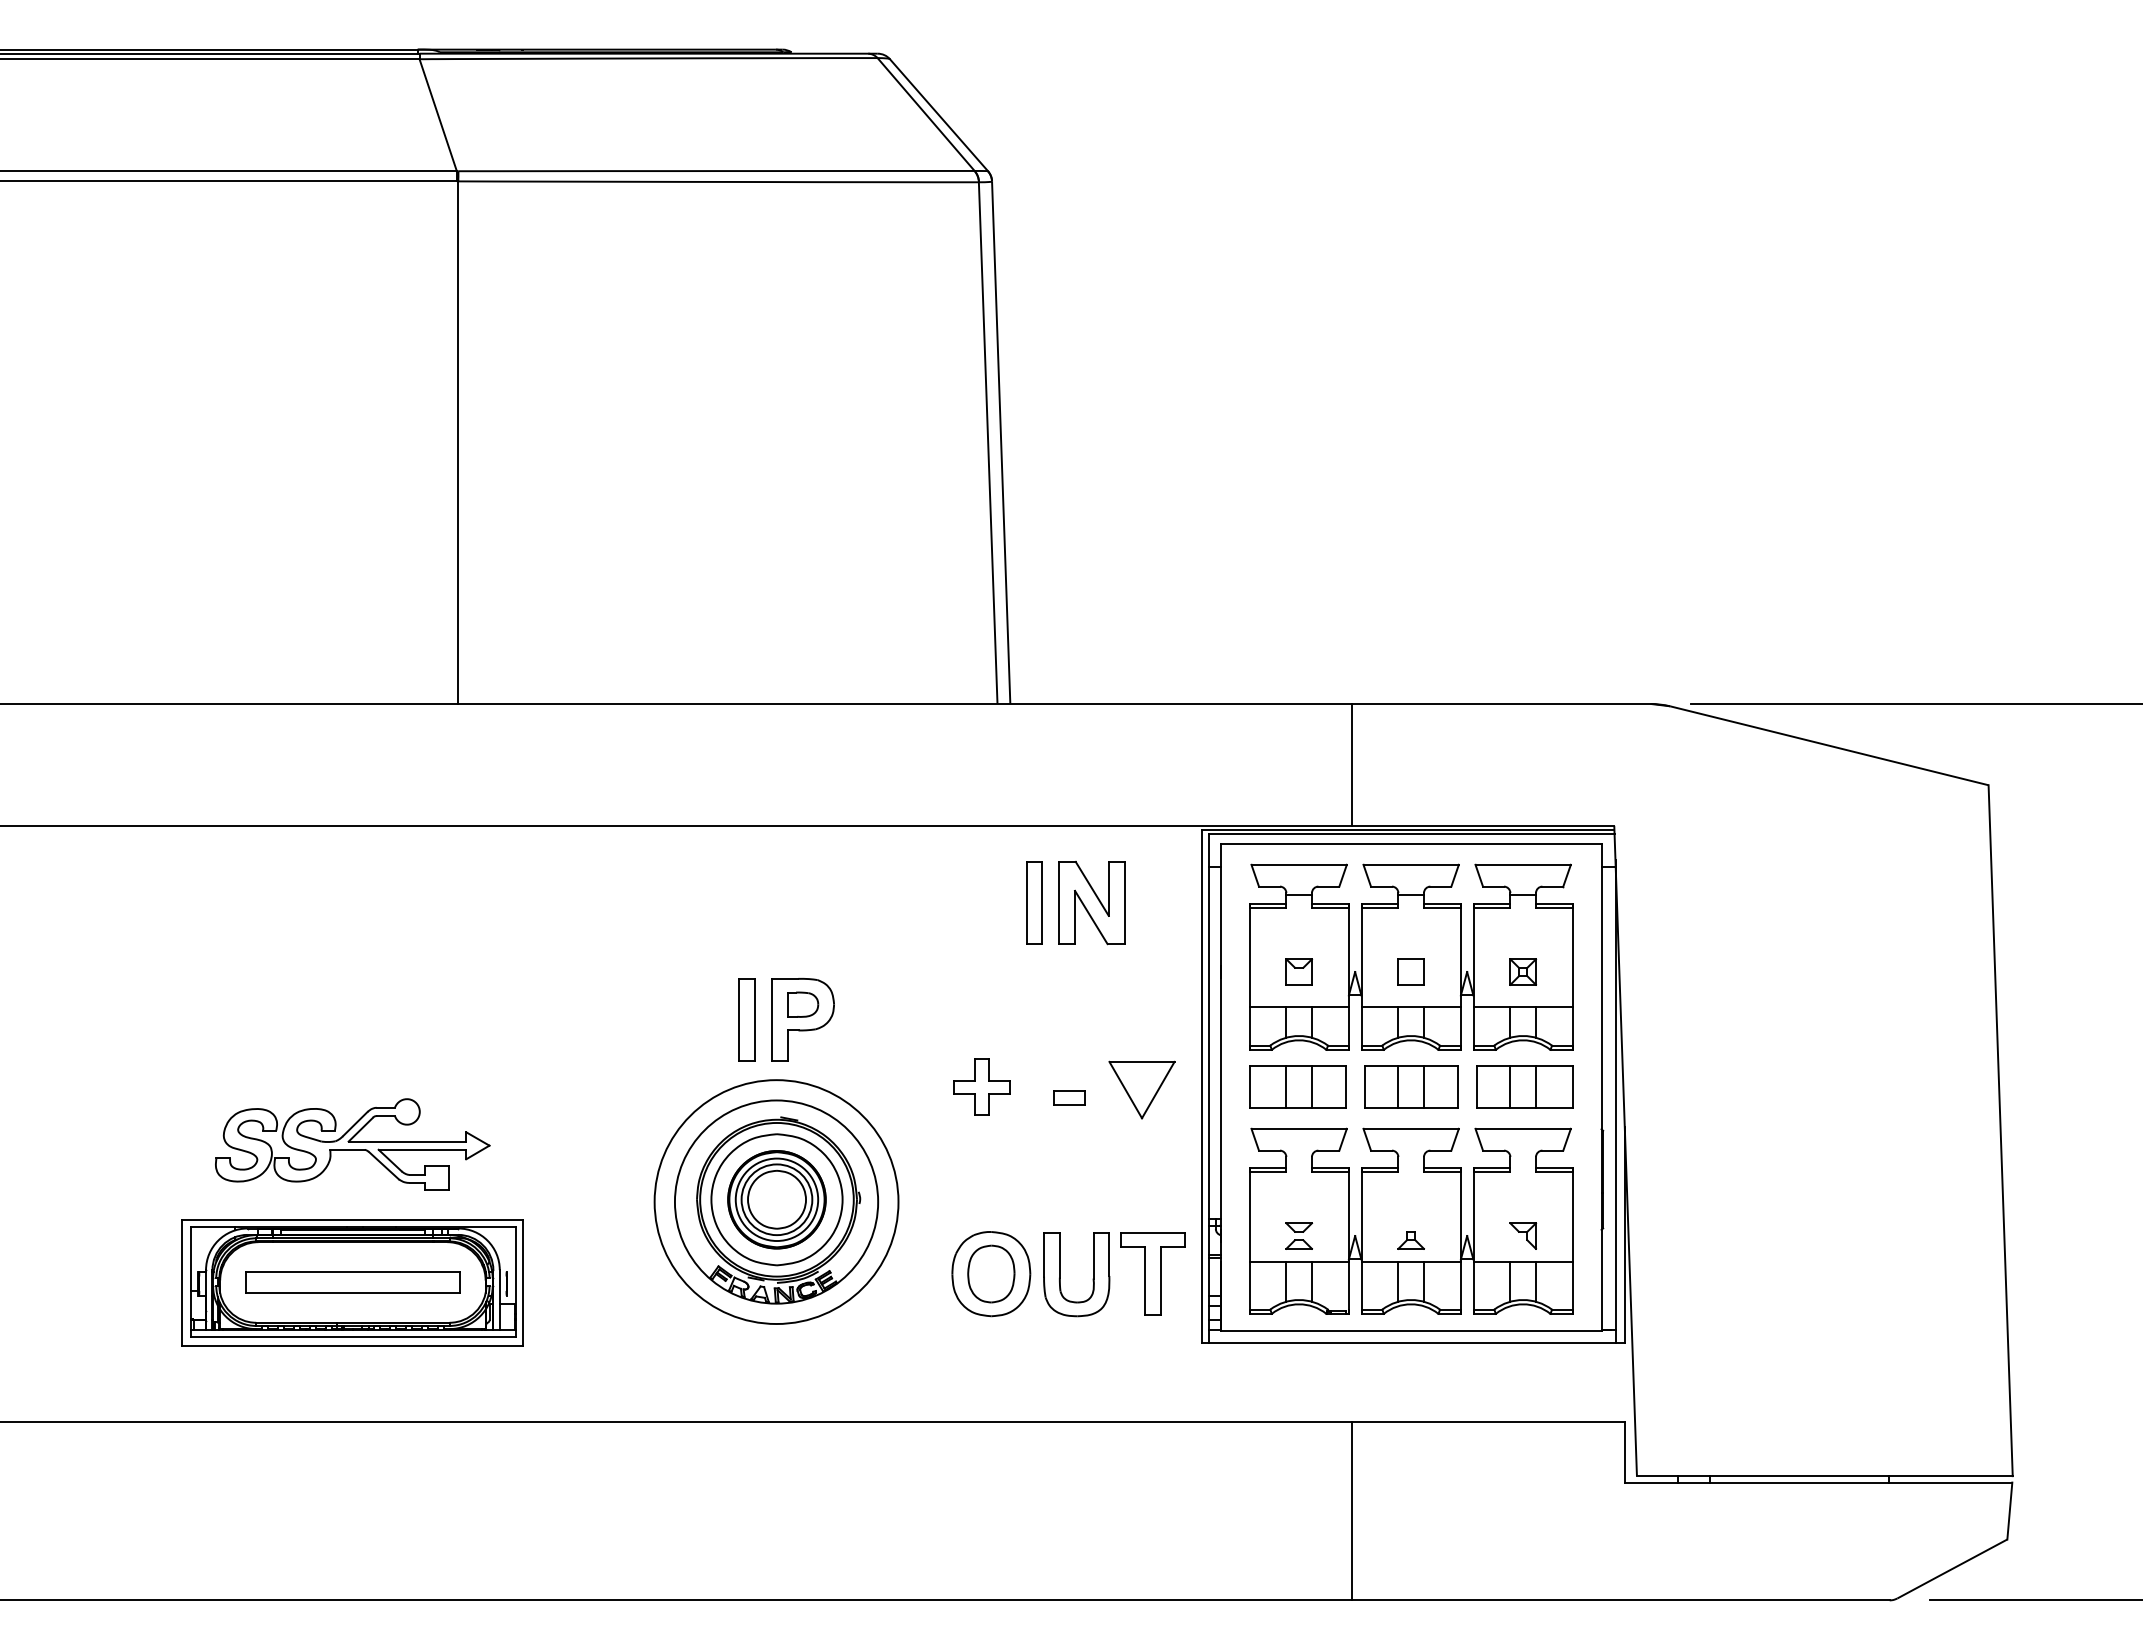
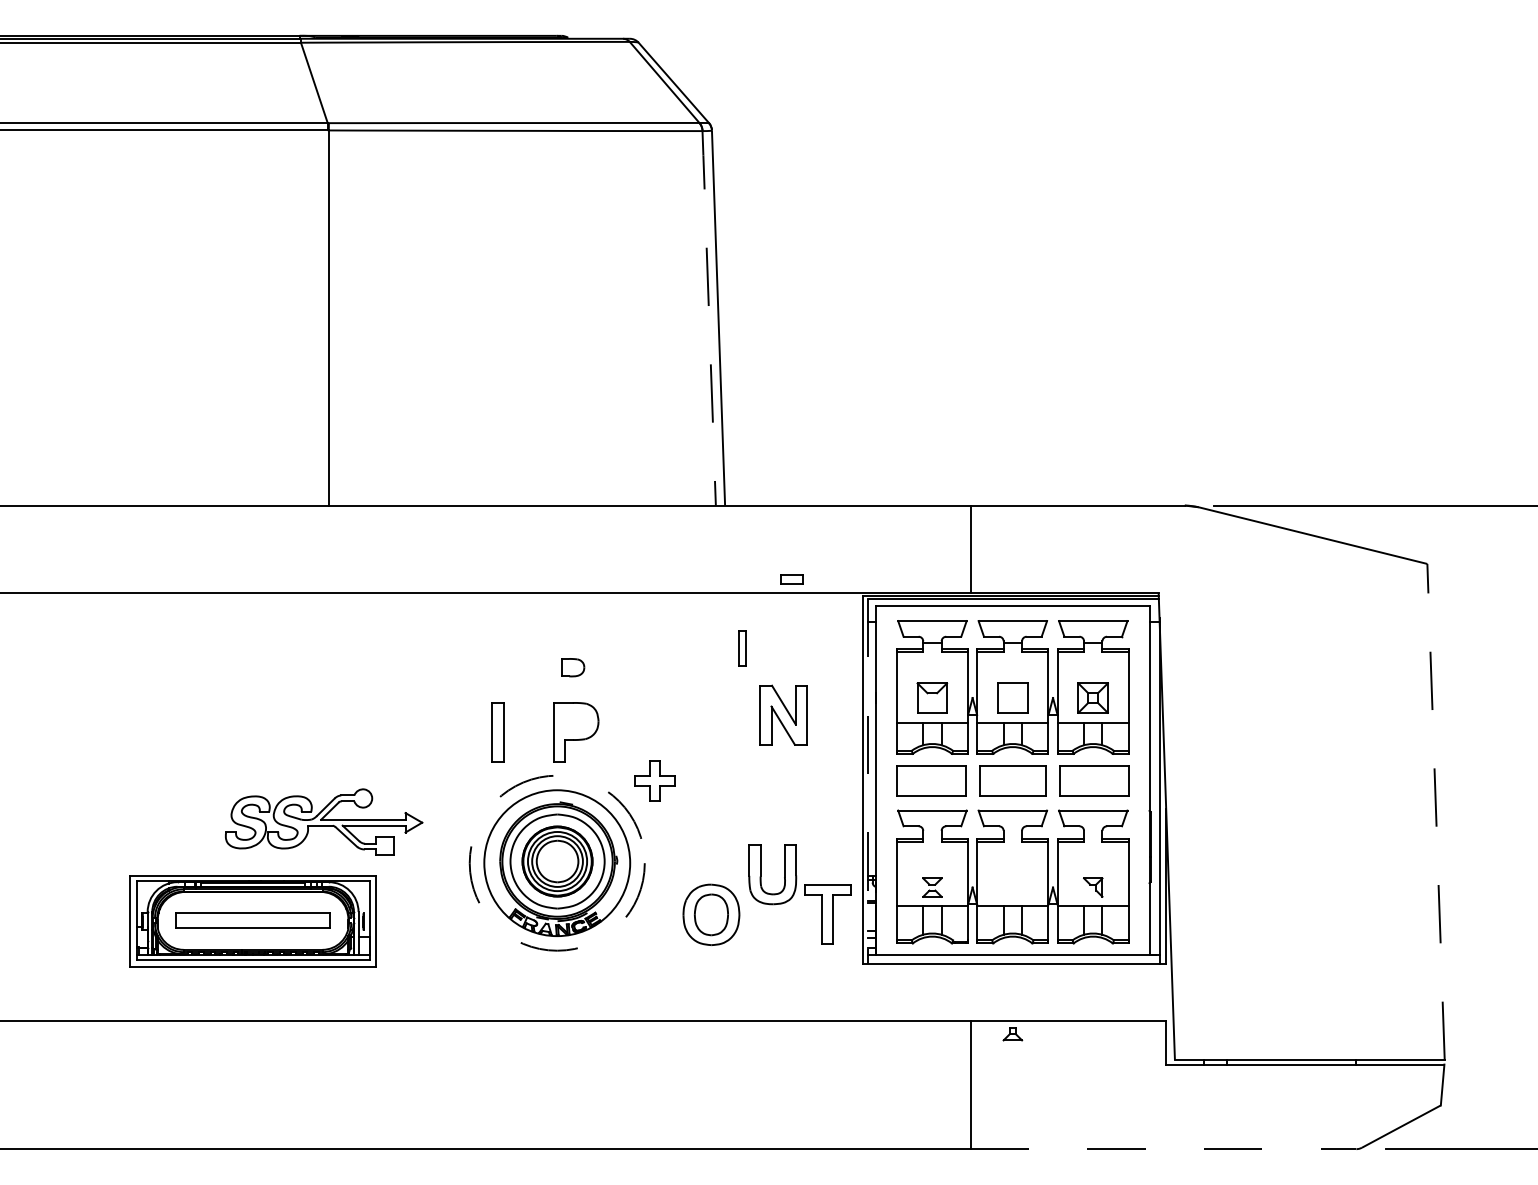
line: (988, 442) -> (709, 317), solid -> dashed
part: (1034, 902) -> (742, 648), size x0.6
part: (1091, 903) -> (783, 715), moved
part: (1299, 971) -> (932, 697), size x1.6
part: (1410, 971) -> (1012, 697), size x1.6
part: (1523, 971) -> (1093, 697), size x1.6
part: (803, 1004) -> (573, 667), moved
part: (746, 1019) -> (497, 732), moved
part: (981, 1086) -> (654, 780), moved
line: (1286, 1087) -> (923, 780), removed
line: (1311, 1087) -> (941, 780), removed
line: (1398, 1087) -> (1003, 780), removed
line: (1423, 1087) -> (1021, 780), removed
line: (1510, 1087) -> (1084, 780), removed
line: (1536, 1087) -> (1102, 780), removed
line: (1209, 1088) -> (868, 781), solid -> dashed
part: (1141, 1089) -> (819, 782), removed
part: (1069, 1097) -> (791, 579), moved
line: (2000, 1130) -> (1435, 811), solid -> dashed
part: (352, 1144) -> (323, 821), moved
circle: (776, 1202) -> (557, 863), solid -> dashed
part: (1410, 1240) -> (1012, 1034), moved
part: (1060, 1274) -> (761, 874), moved
line: (1621, 1600) -> (1163, 1149), solid -> dashed

